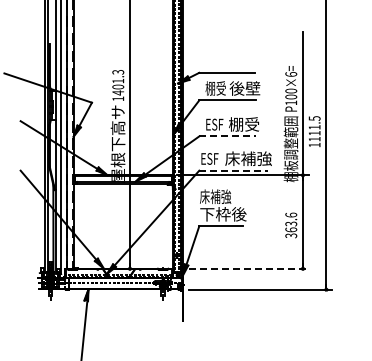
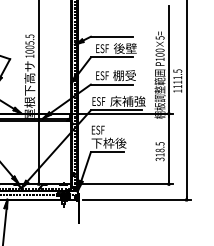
text: (291, 74) -> (160, 37), P100×6= -> P100×5=
text: (118, 82) -> (30, 44), 1401.3 -> 1005.5
text: (215, 88) -> (103, 48), 棚受 -> ESF
line: (227, 136) -> (112, 84), dashed -> solid
line: (233, 170) -> (116, 110), dashed -> solid
text: (215, 196) -> (103, 129), 床補強 -> ESF
text: (291, 222) -> (160, 149), 363.6 -> 318.5
line: (243, 268) -> (124, 184), dashed -> solid

